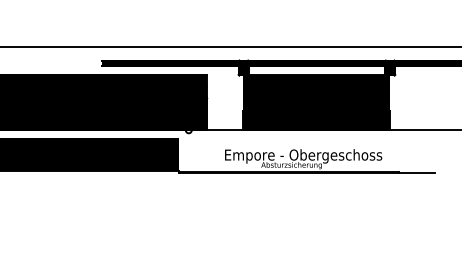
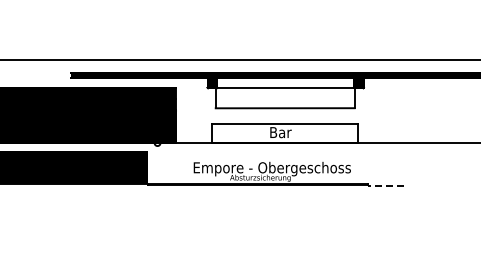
fill: (315, 102) -> (284, 115), removed
line: (416, 172) -> (385, 185), solid -> dashed

